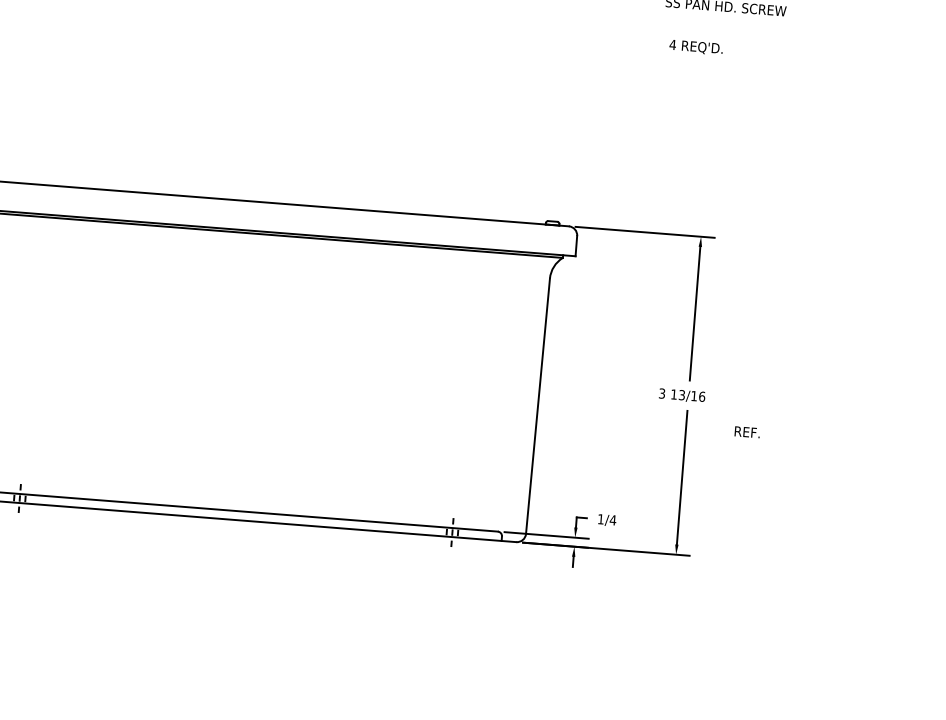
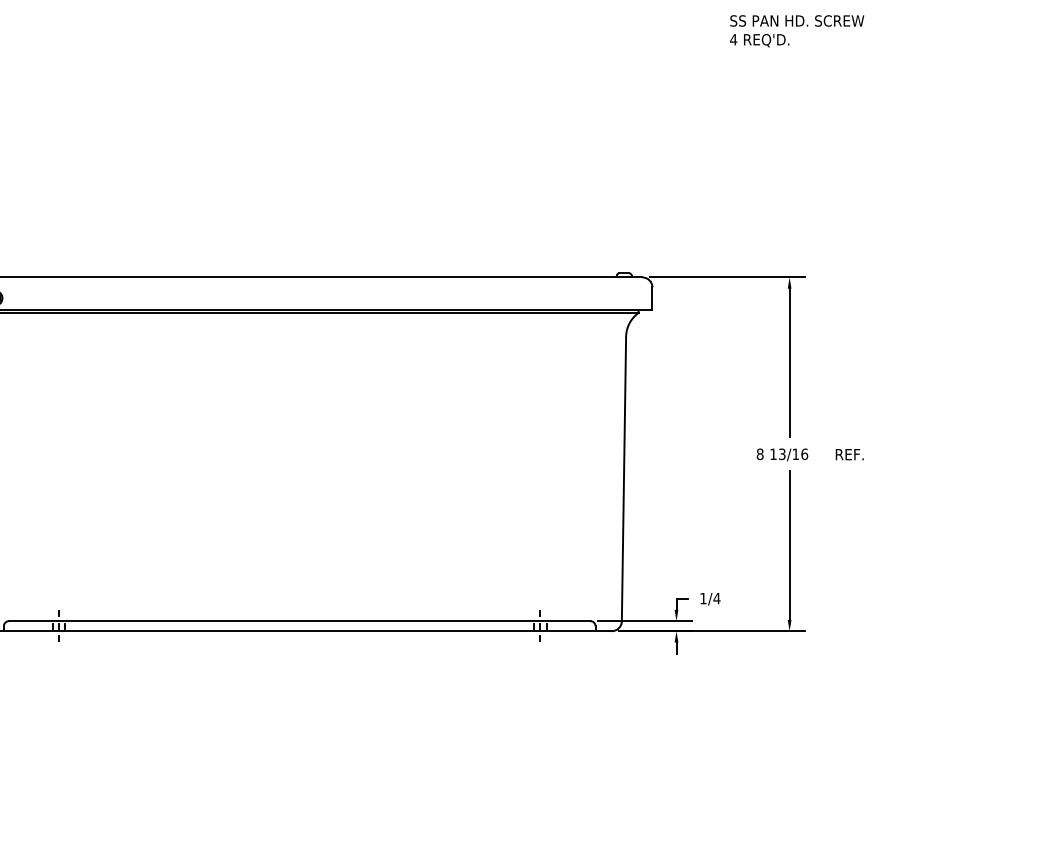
text: (696, 47) -> (759, 40), moved
text: (661, 392) -> (759, 453), 3 -> 8
text: (747, 432) -> (849, 454), moved

